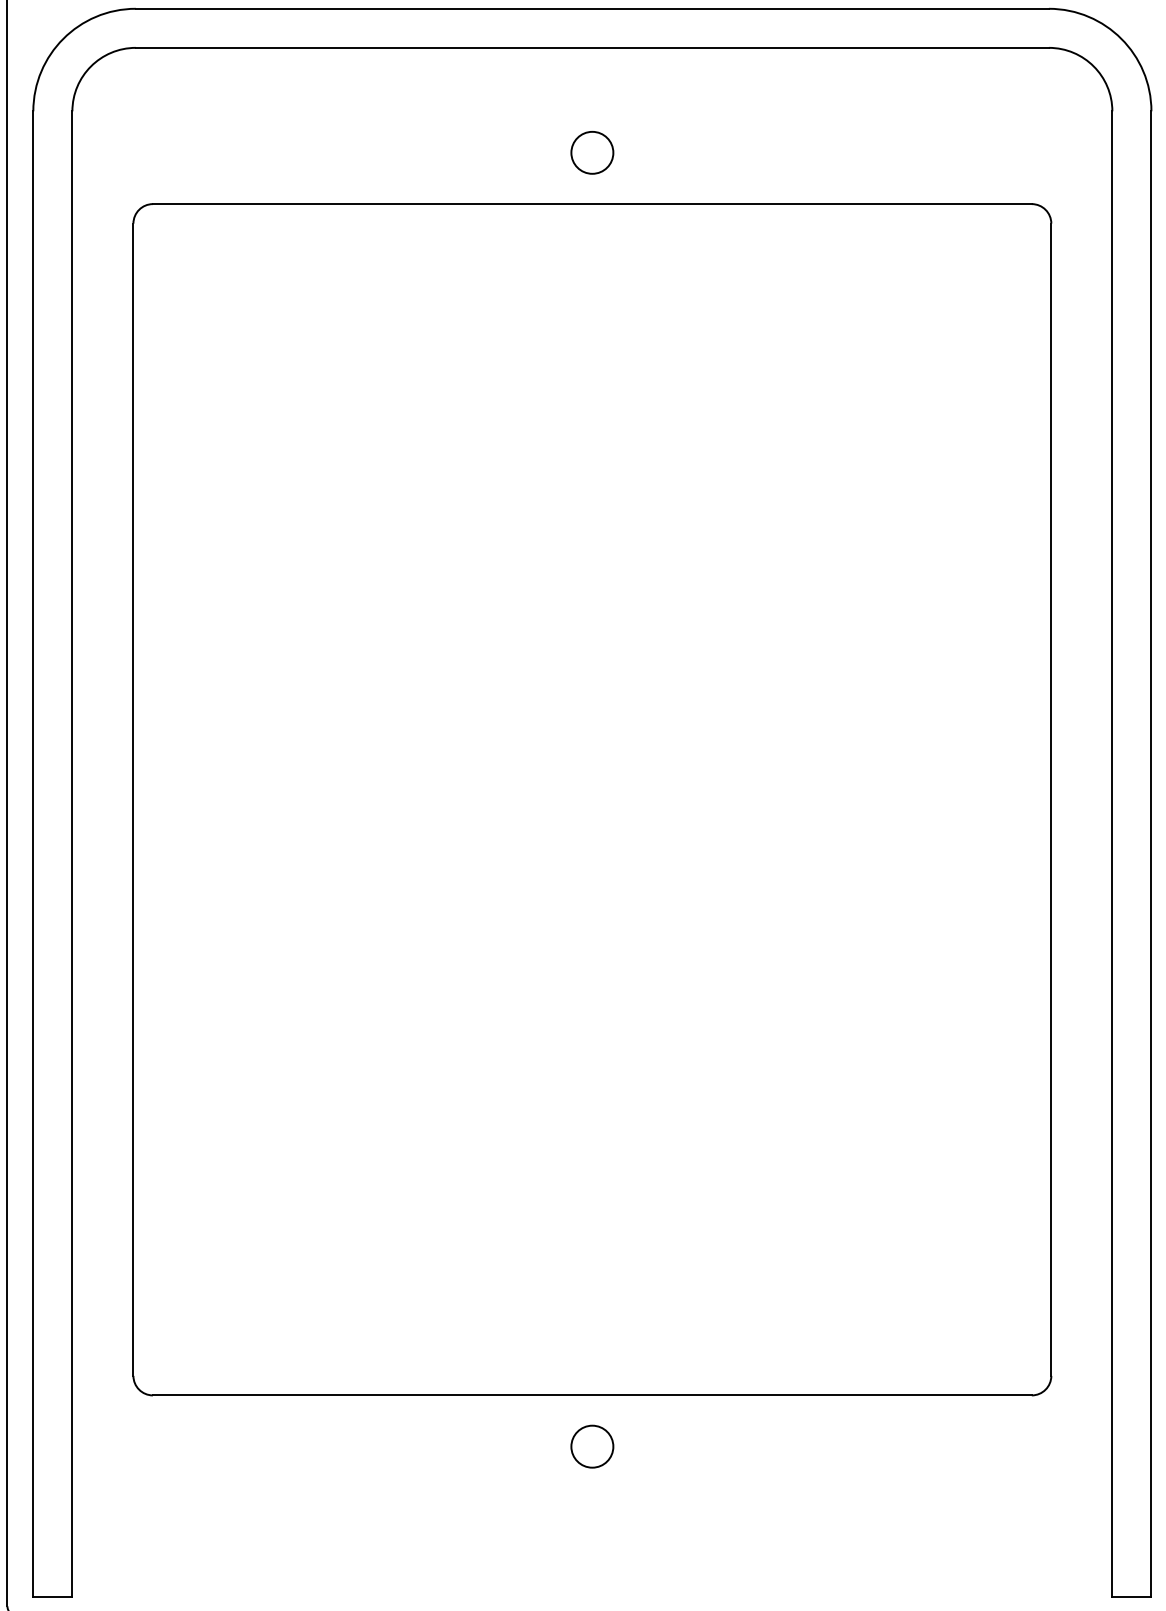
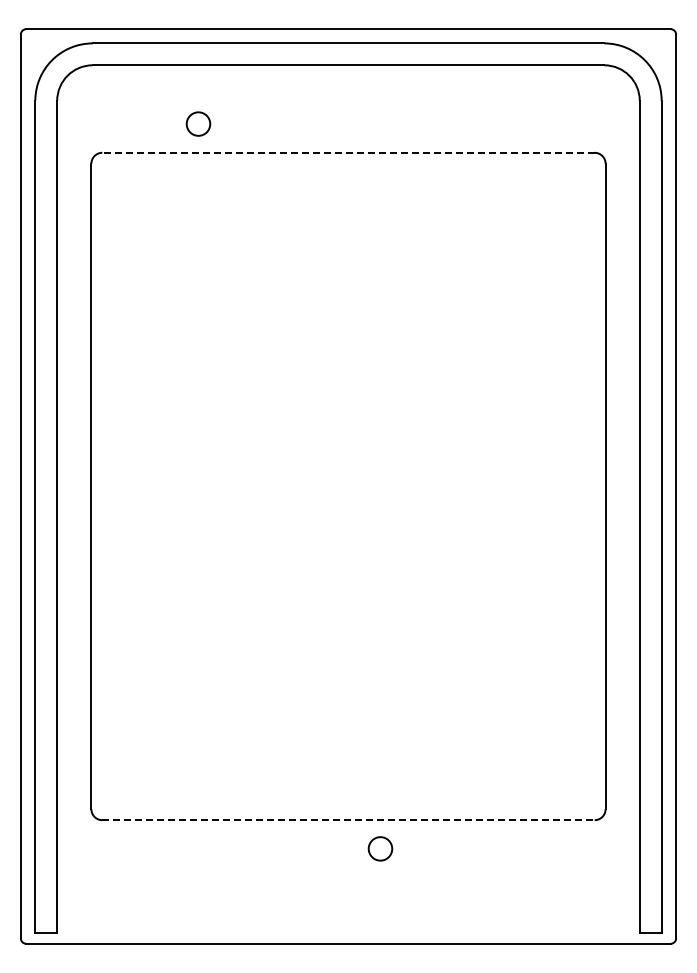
circle: (592, 151) -> (198, 123), moved
line: (592, 203) -> (348, 152), solid -> dashed
line: (592, 1395) -> (348, 820), solid -> dashed
circle: (592, 1445) -> (380, 848), moved

